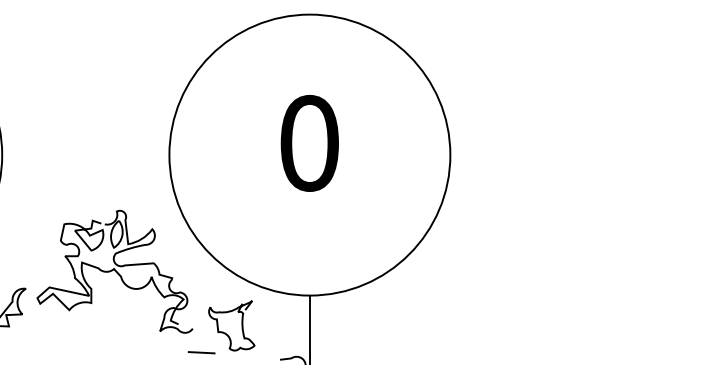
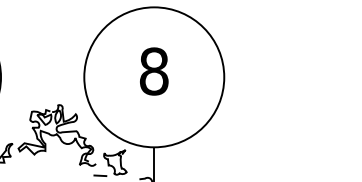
text: (308, 143) -> (153, 71), 0 -> 8

